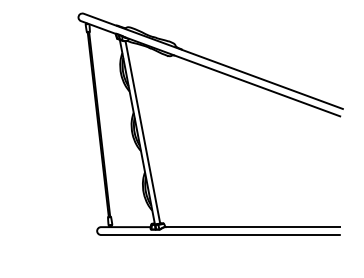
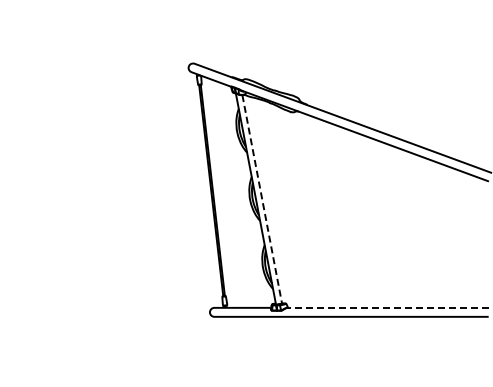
line: (143, 132) -> (262, 199), solid -> dashed
line: (252, 226) -> (387, 307), solid -> dashed

